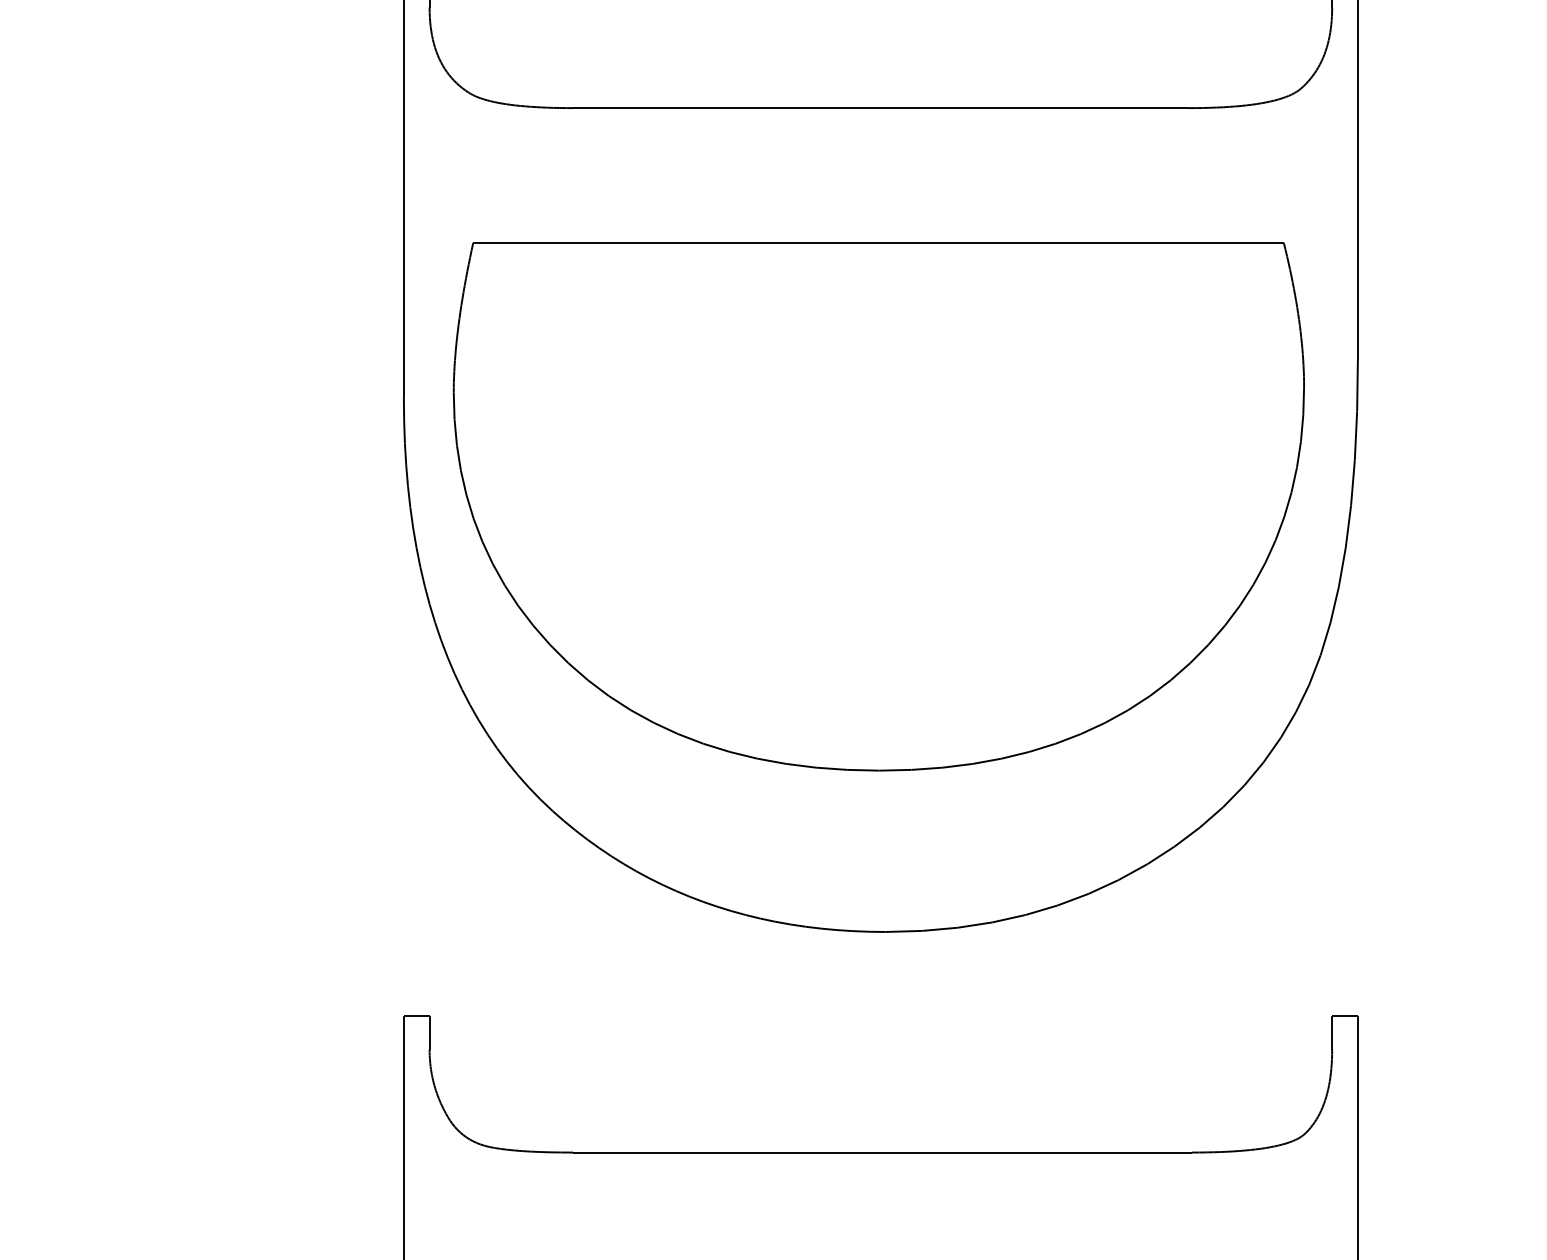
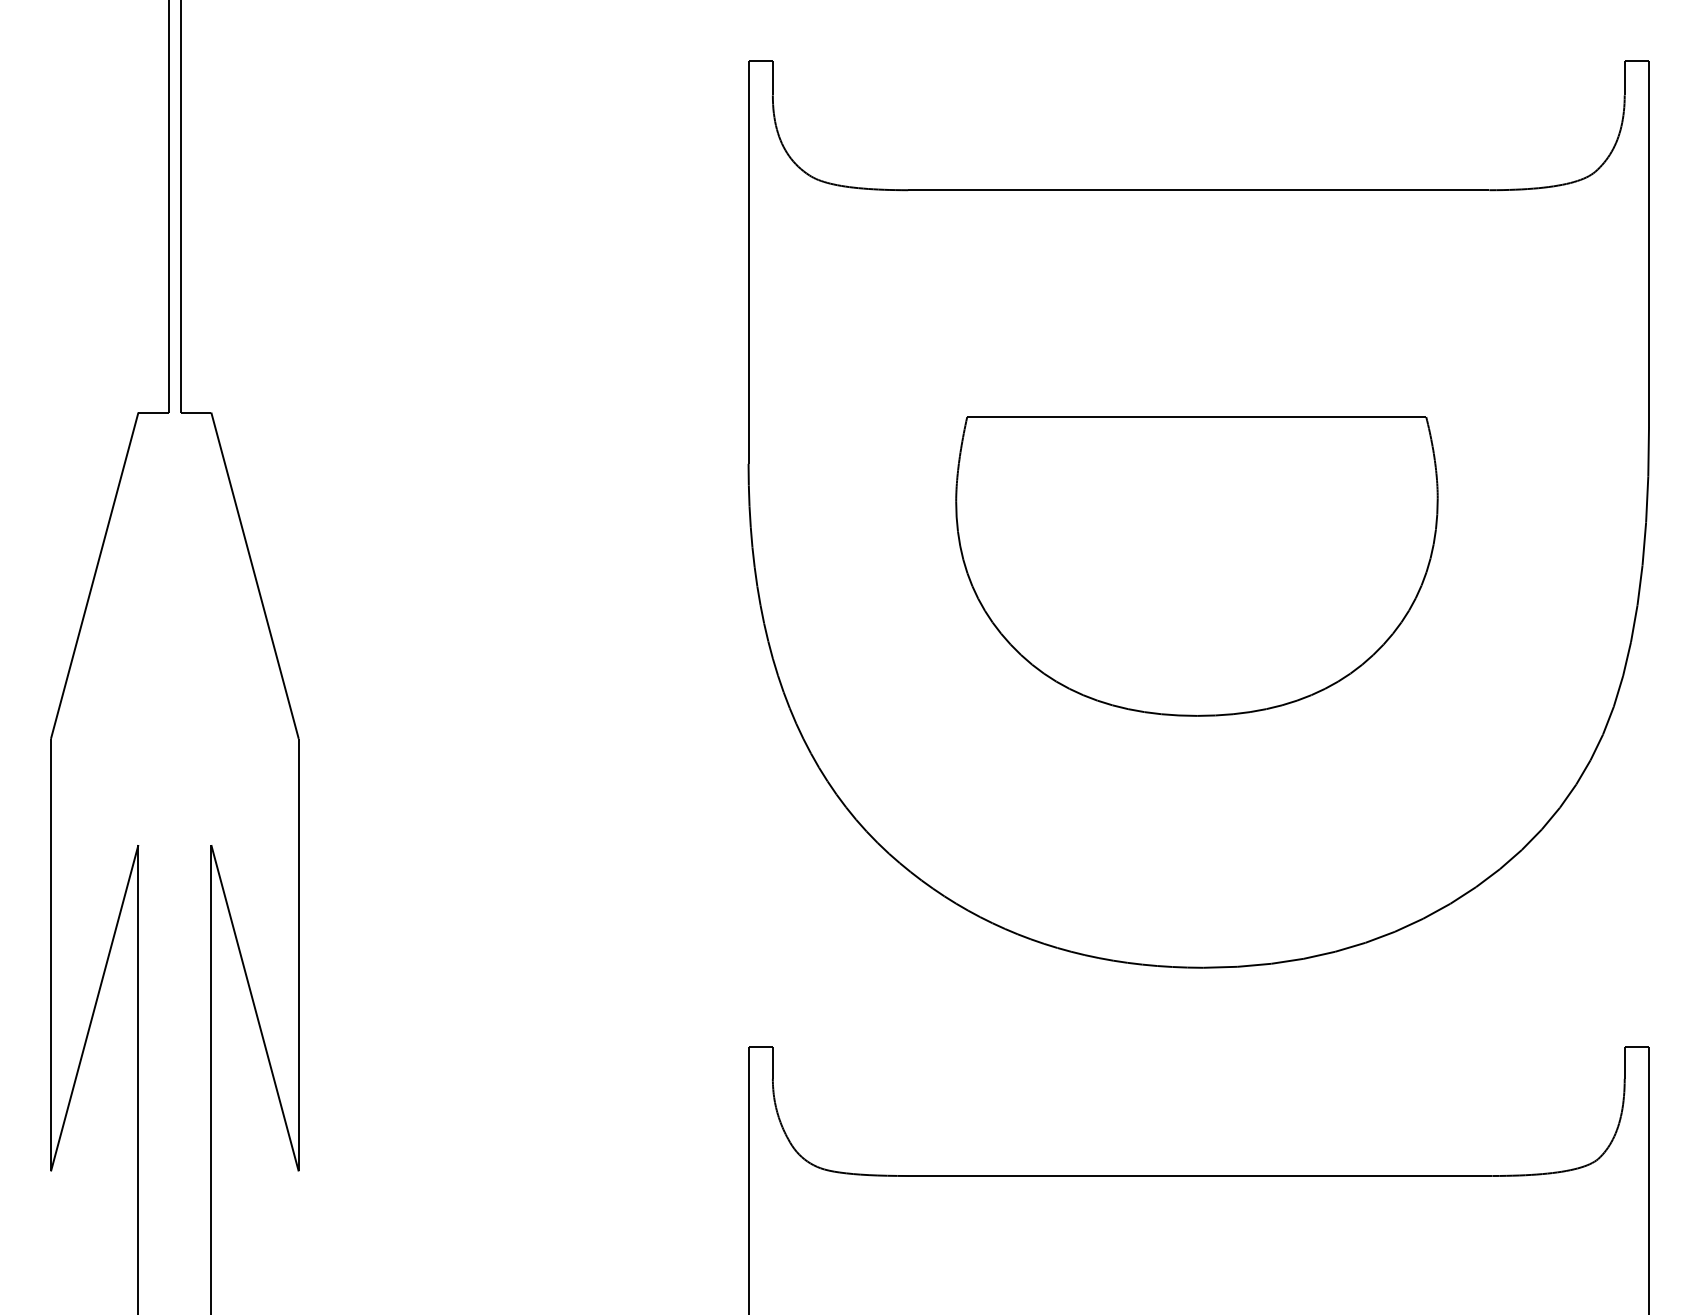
part: (878, 506) -> (1196, 566), size x0.6

